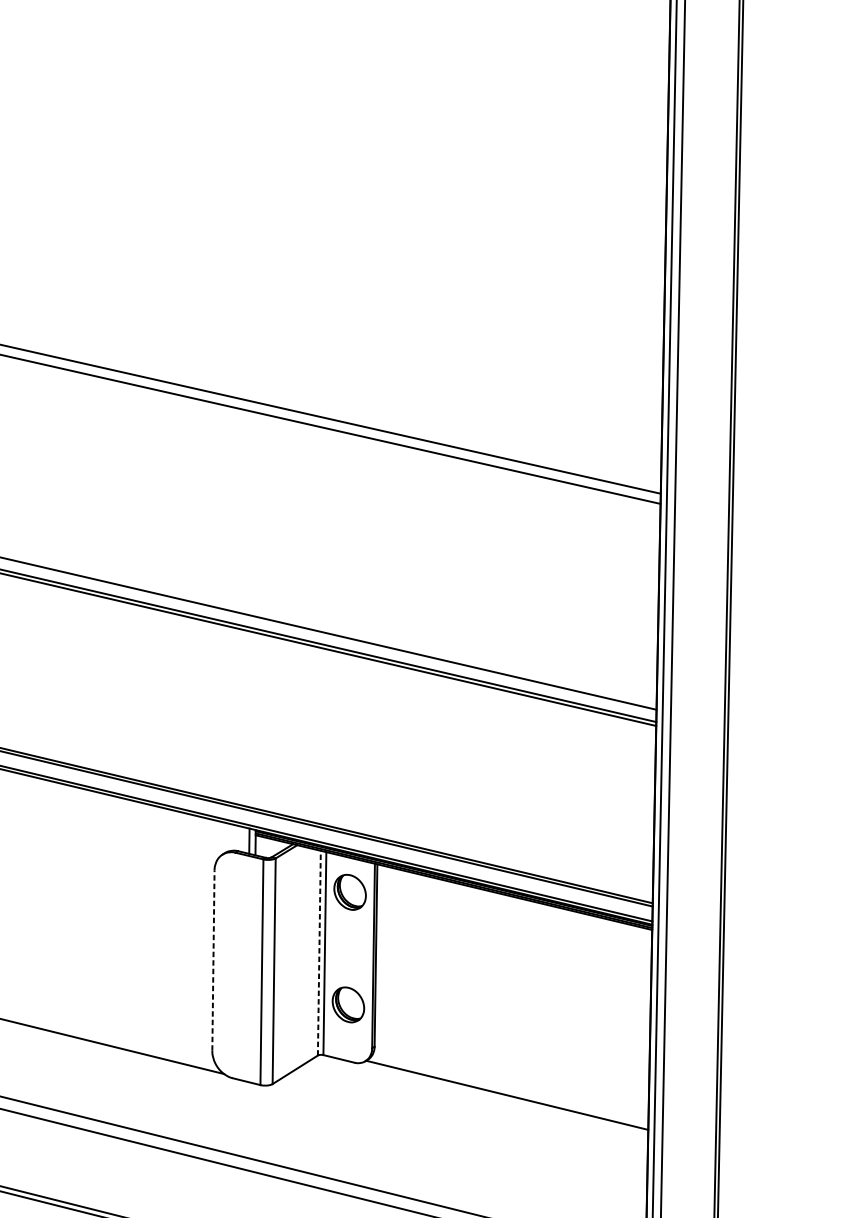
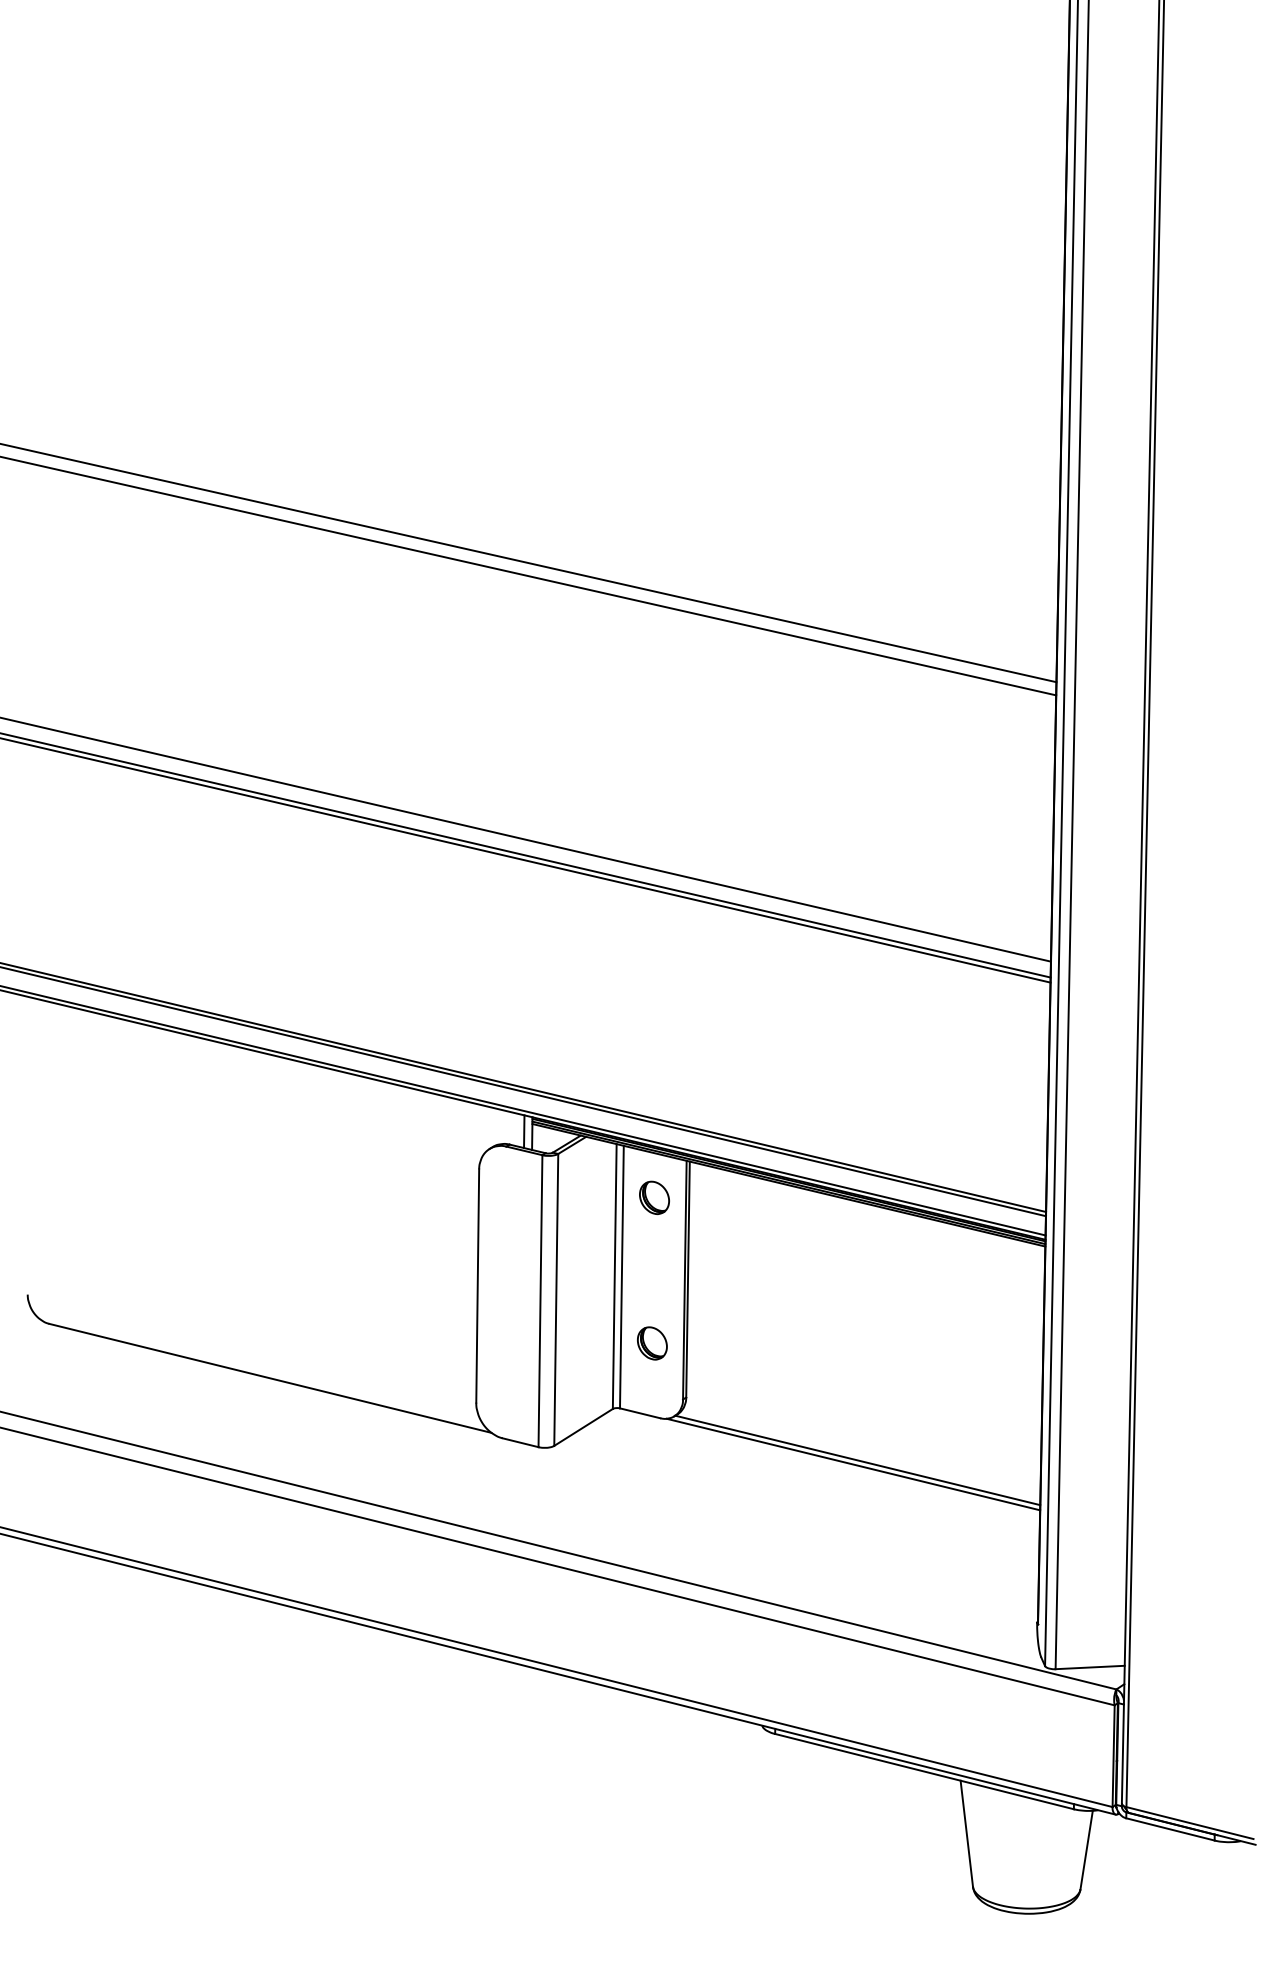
part: (350, 892) -> (654, 1197), size x0.71
line: (319, 953) -> (614, 1276), dashed -> solid
line: (213, 960) -> (477, 1286), dashed -> solid
part: (348, 1004) -> (652, 1343), size x0.71
line: (503, 1098) -> (853, 1464), added

